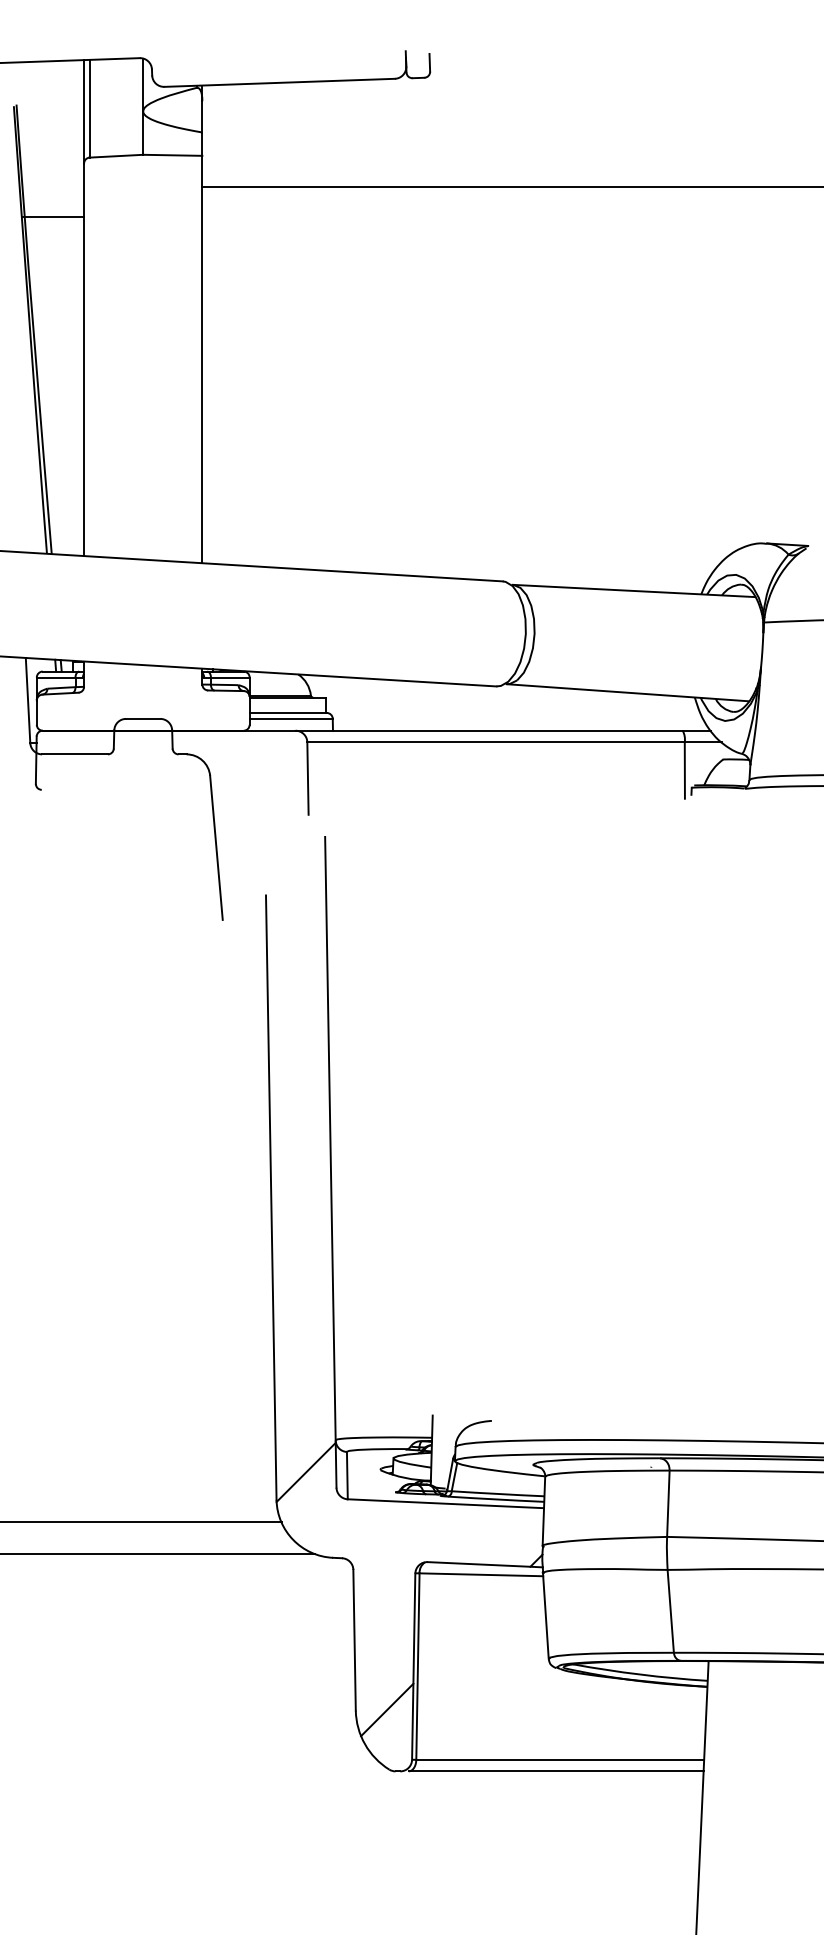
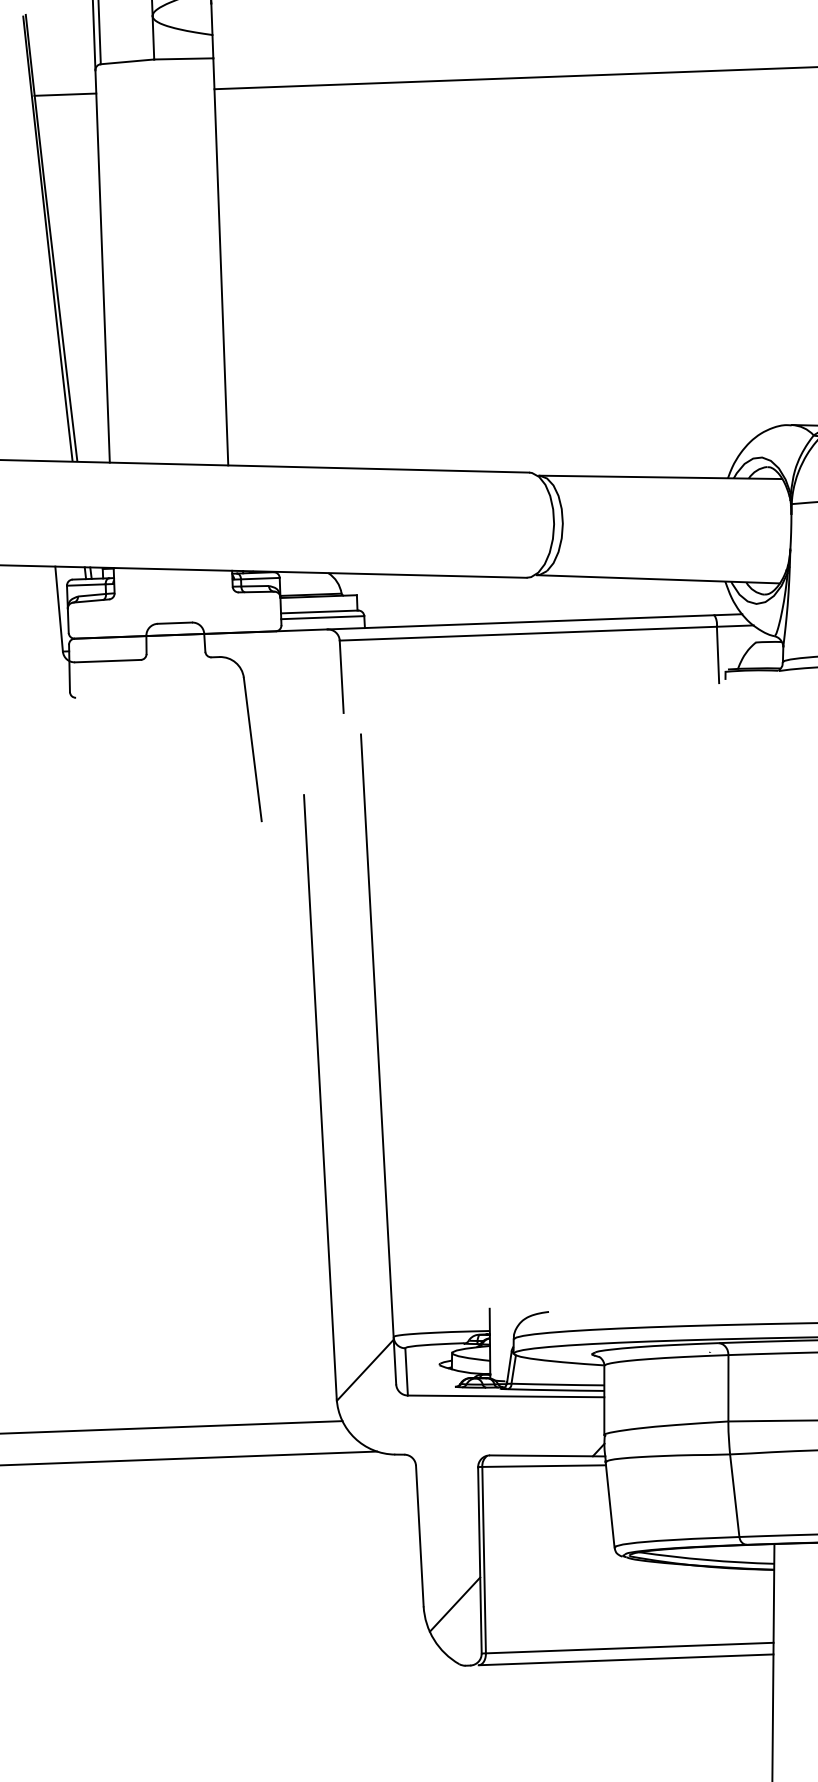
line: (53, 216) -> (65, 94), moved

